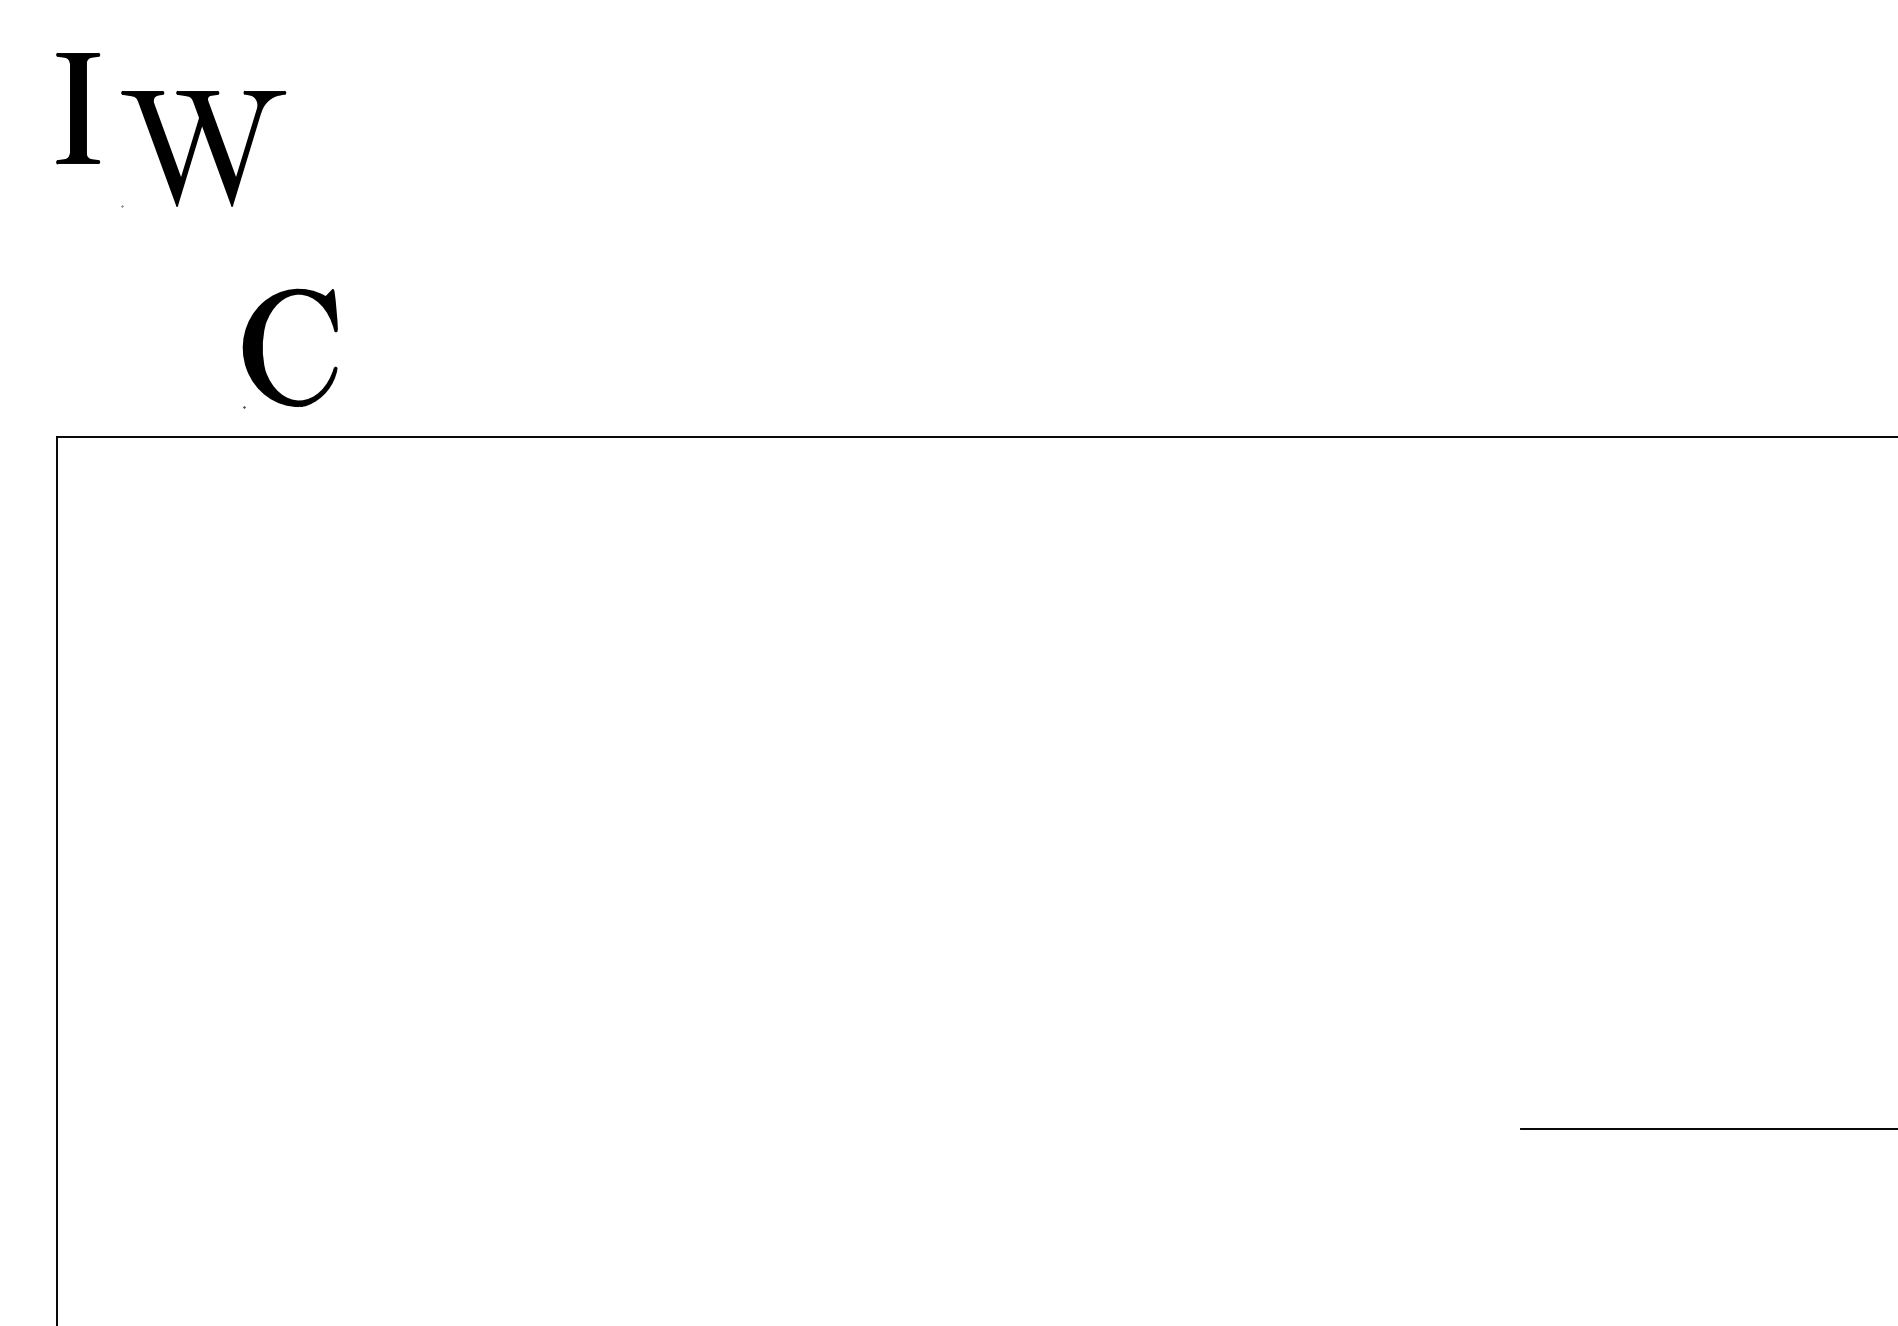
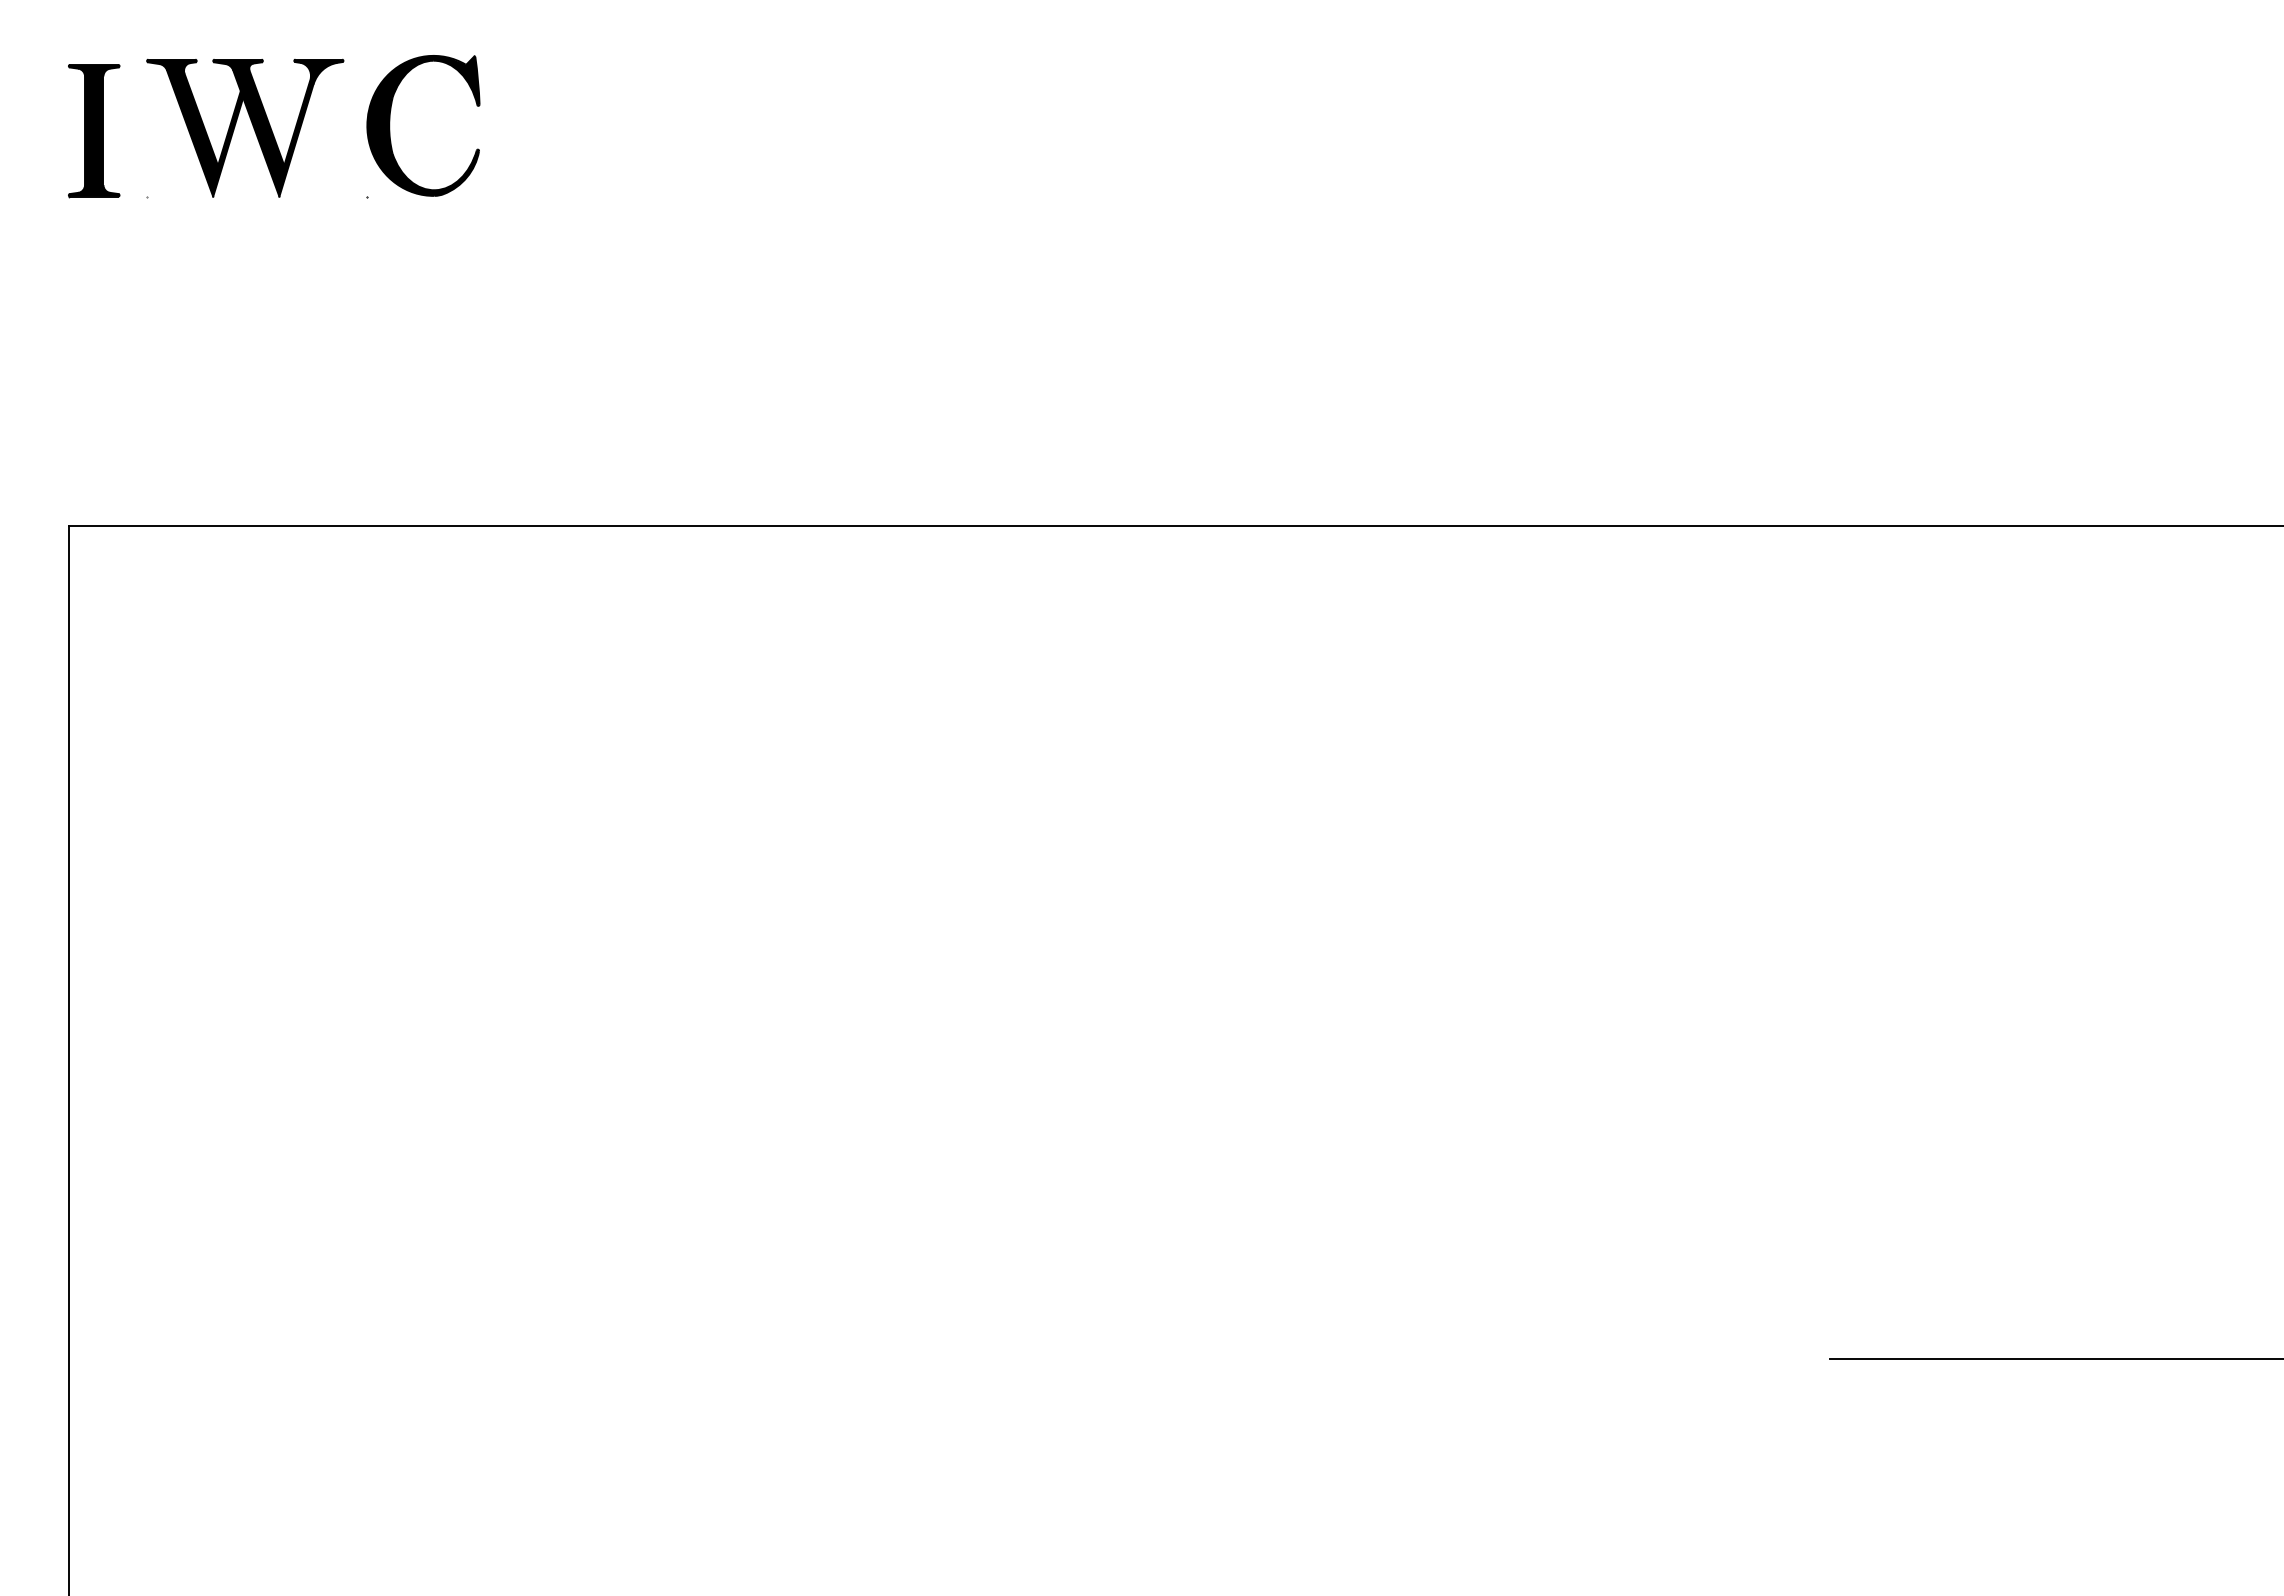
part: (209, 147) -> (252, 126), moved
part: (262, 348) -> (390, 126), moved

